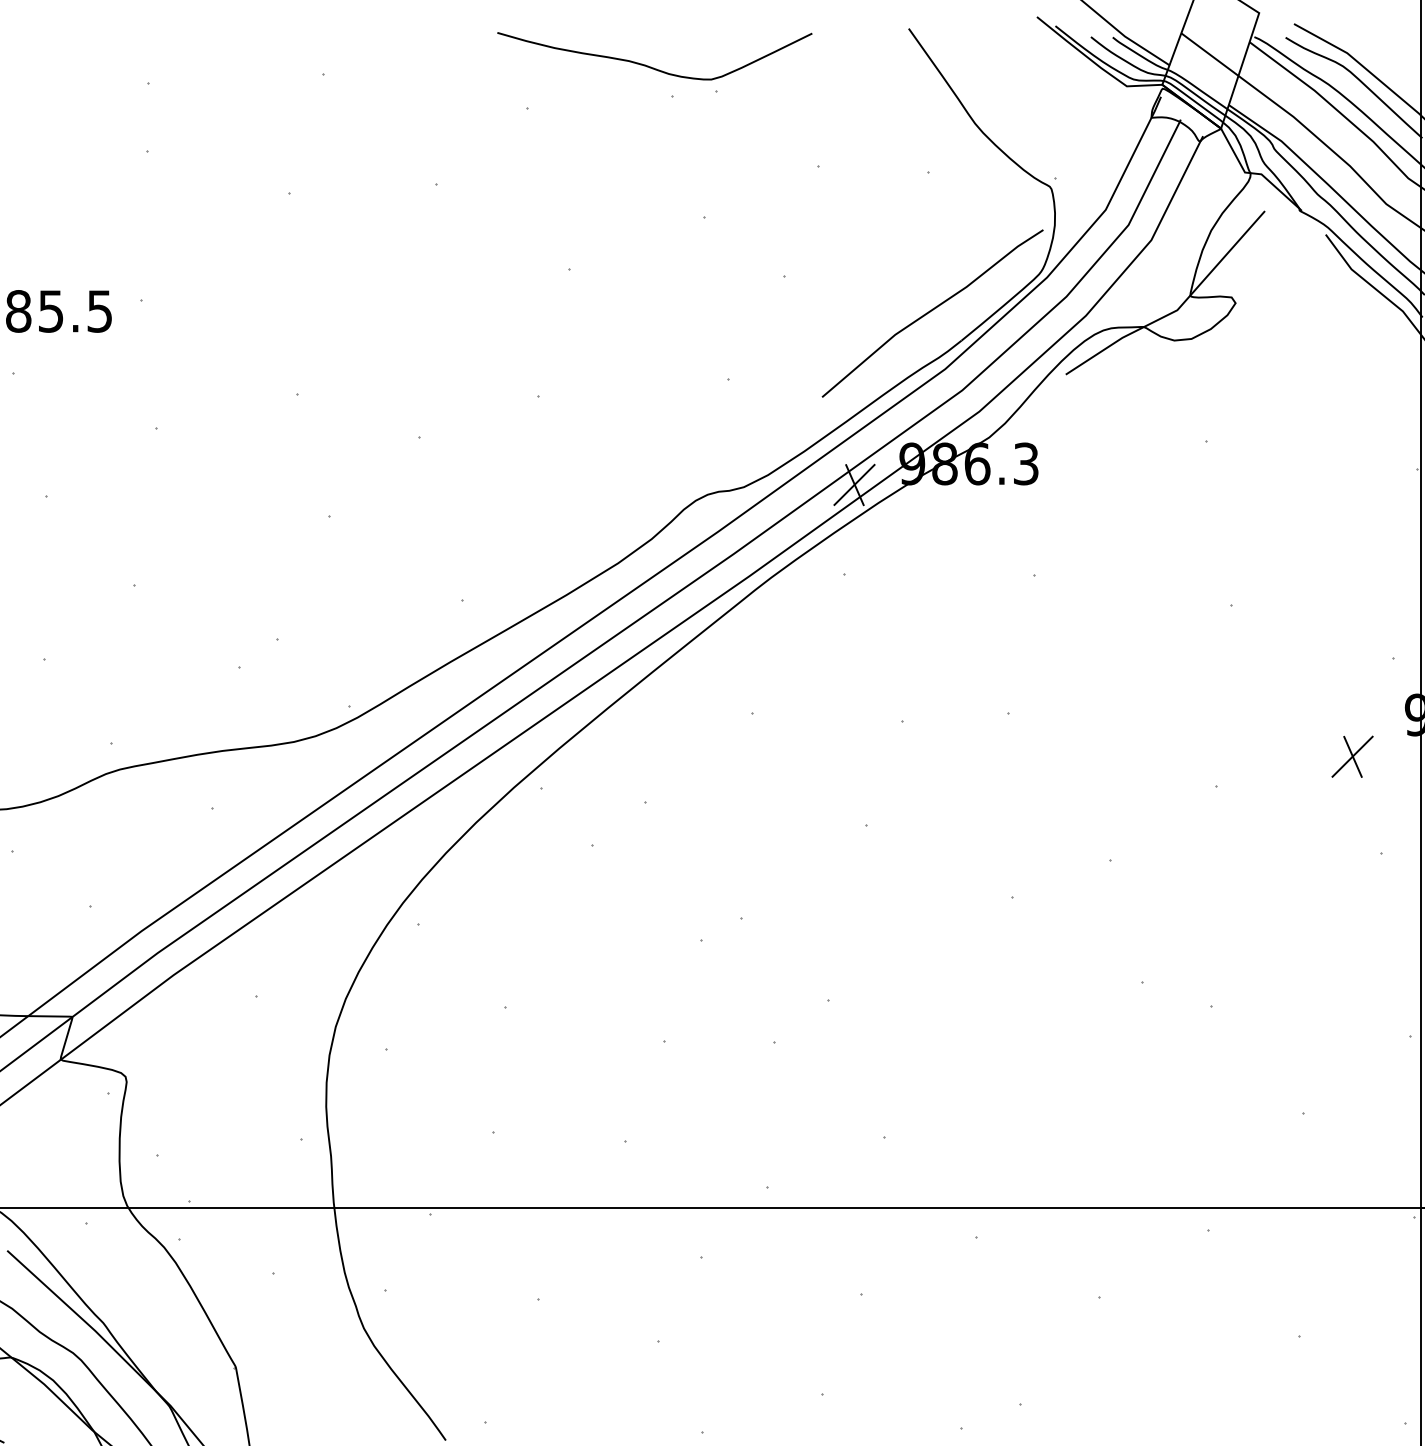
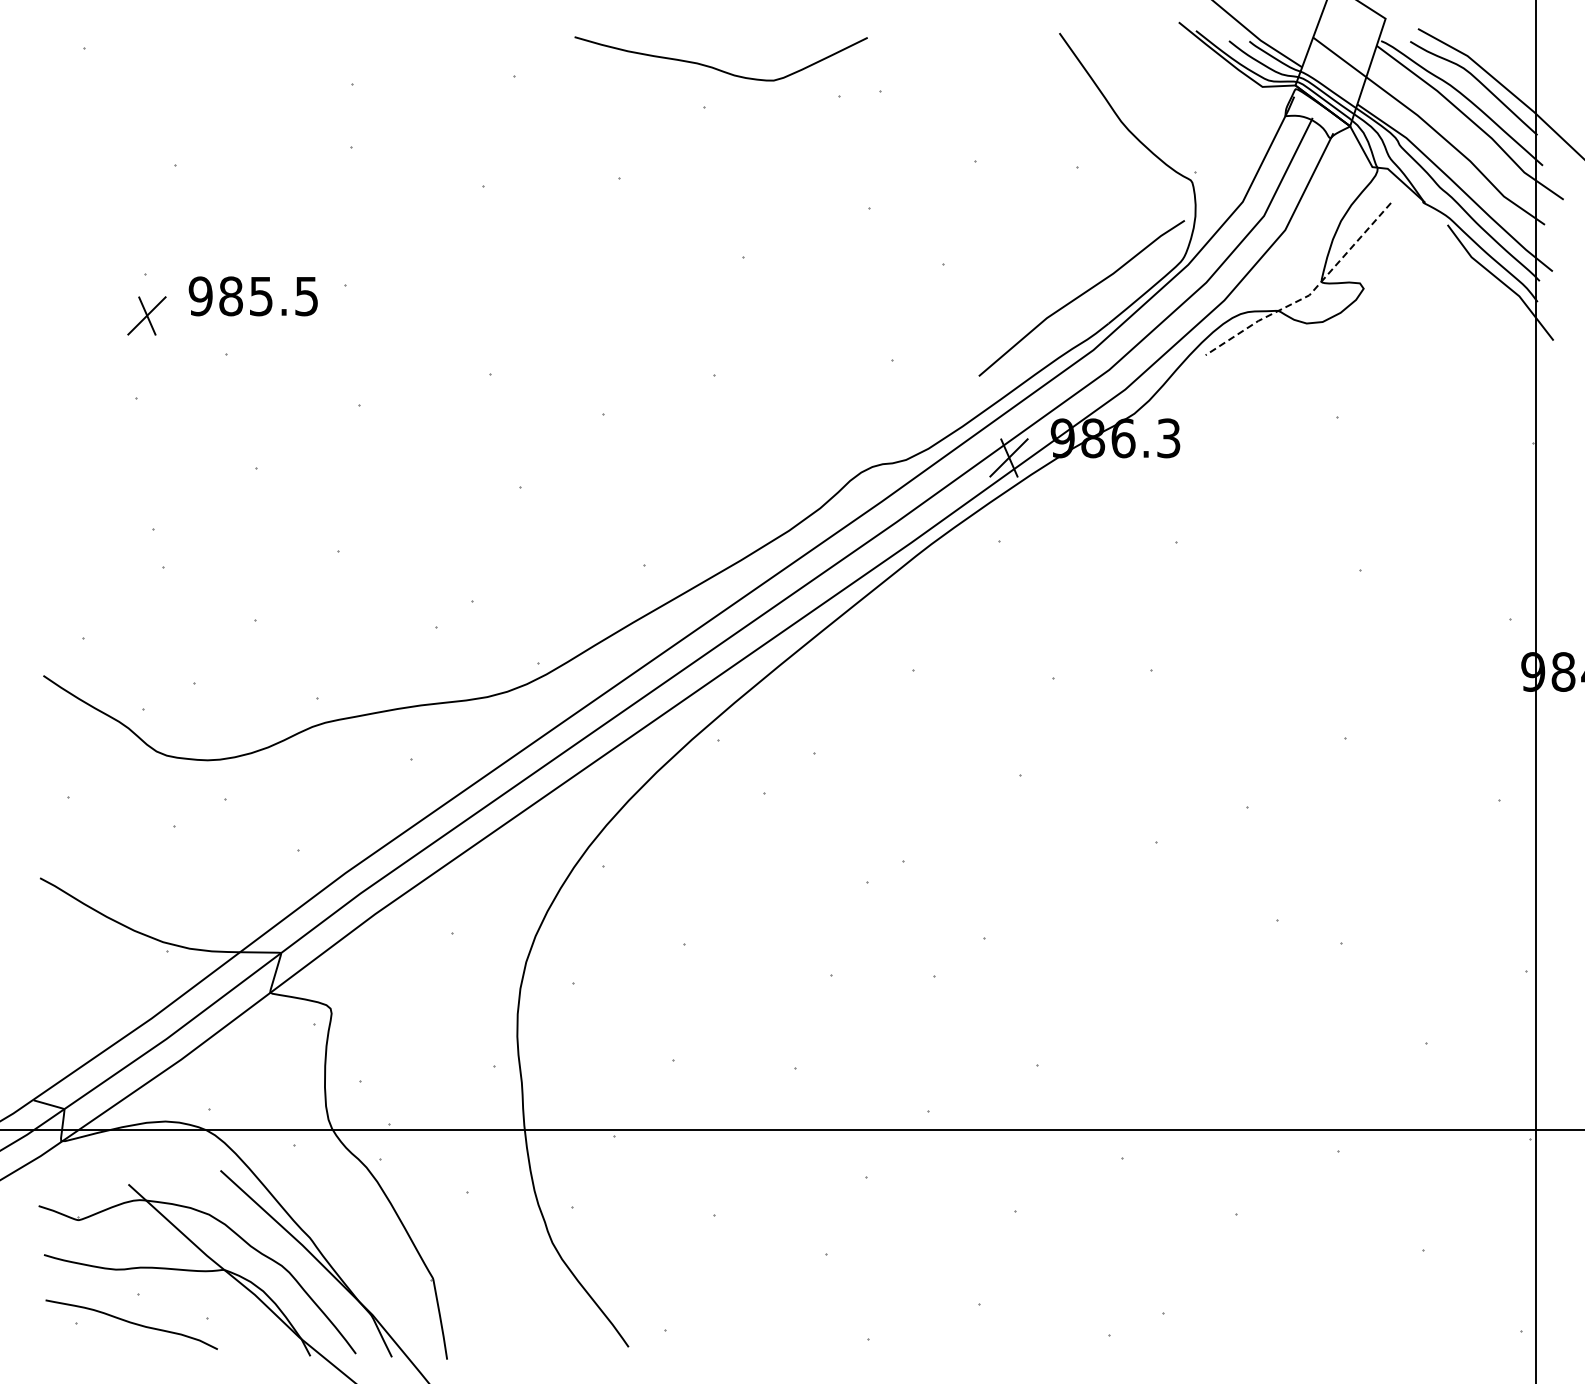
curve: (651, 66) -> (718, 68), moved
line: (1177, 310) -> (1309, 295), solid -> dashed
part: (1352, 756) -> (1472, 710), removed

